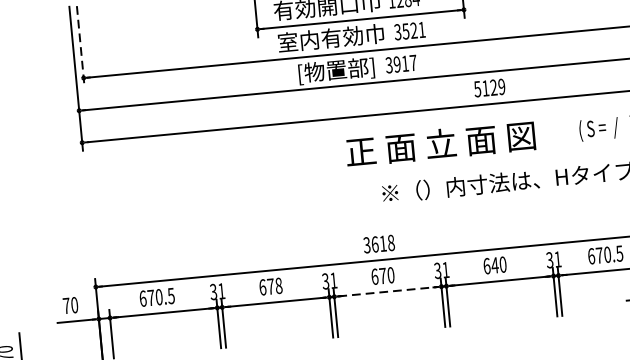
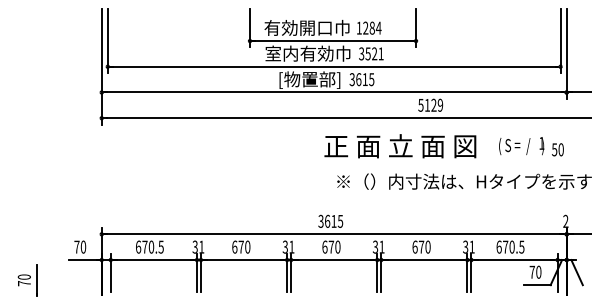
line: (80, 46) -> (107, 41), dashed -> solid
text: (405, 63) -> (365, 79), 3917 -> 3615
text: (440, 144) -> (400, 146), moved
text: (391, 241) -> (340, 220), 3618 -> 3615
text: (494, 264) -> (421, 246), 640 -> 670
text: (278, 286) -> (247, 247), 678 -> 670
line: (388, 292) -> (334, 260), dashed -> solid

